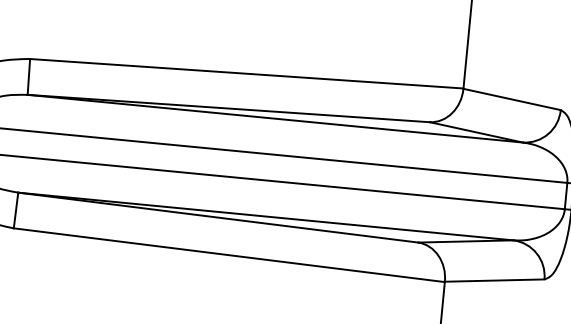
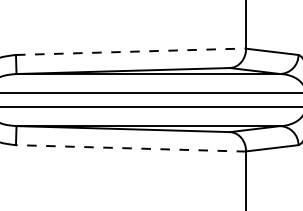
line: (247, 73) -> (131, 51), solid -> dashed
line: (228, 255) -> (130, 148), solid -> dashed

